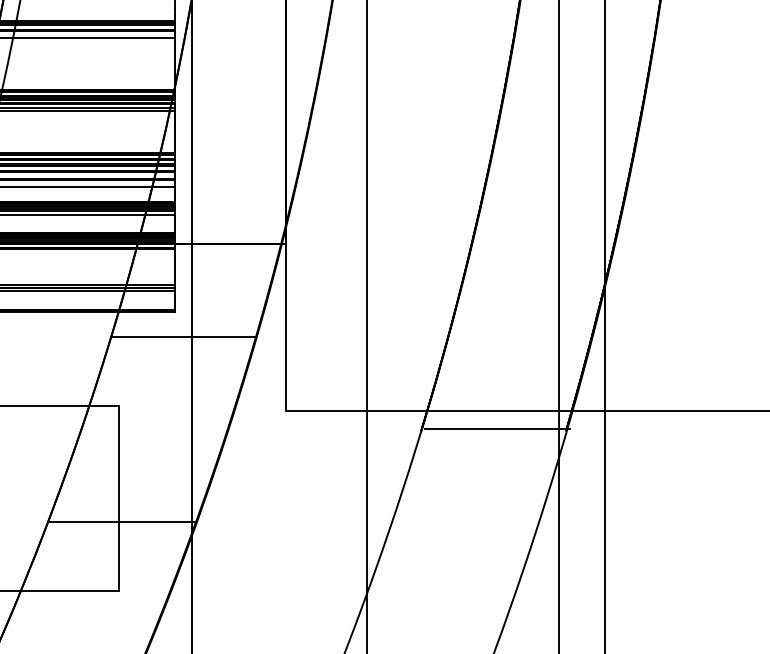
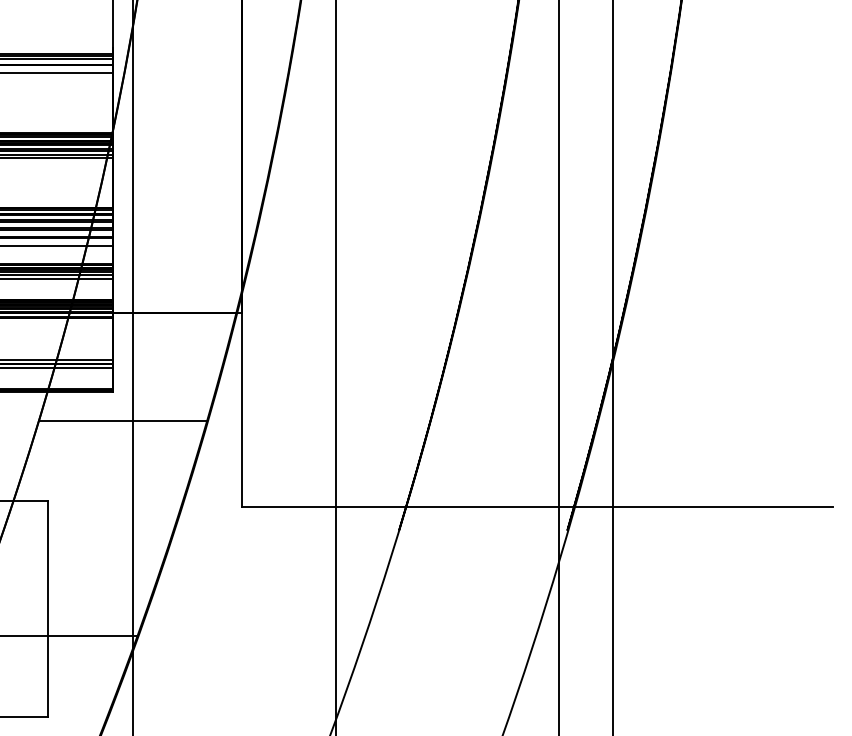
line: (496, 429) -> (486, 528), removed

